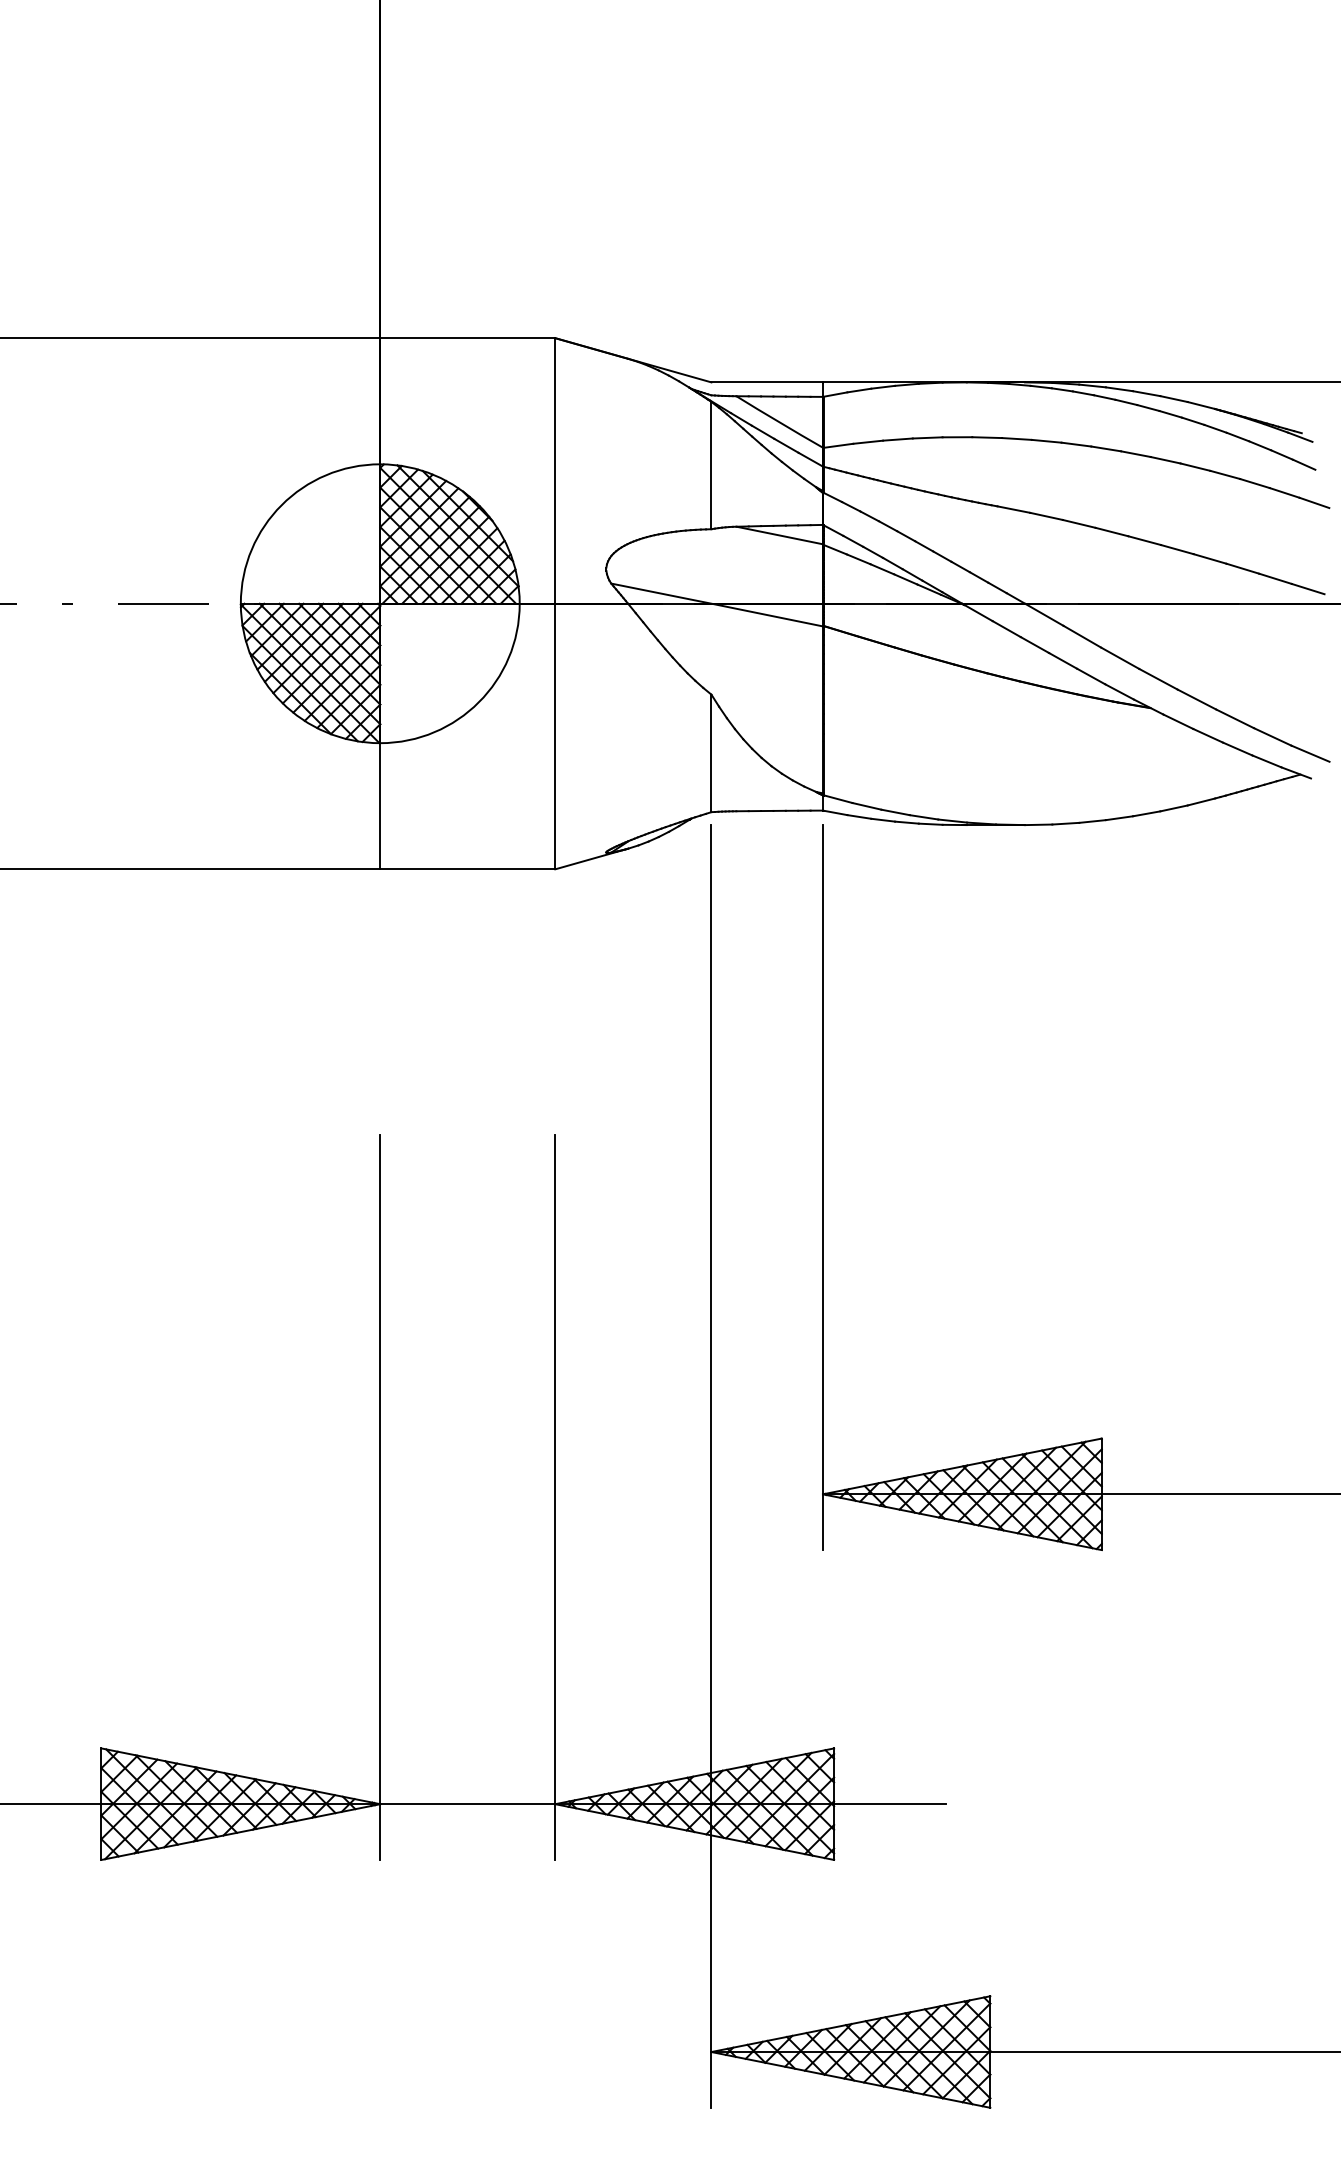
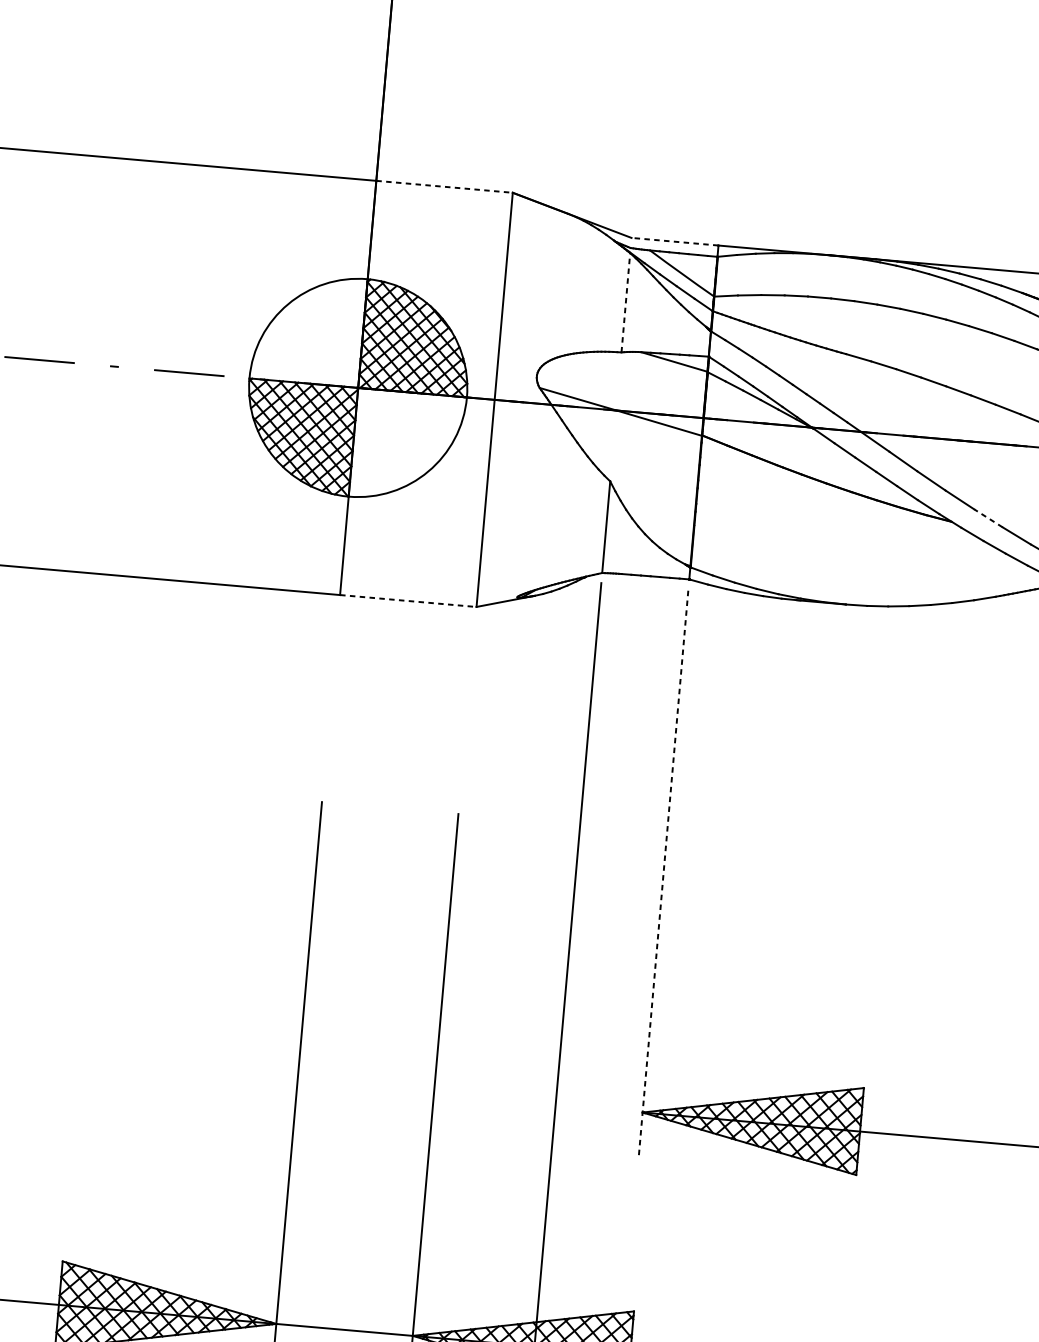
line: (467, 338) -> (444, 187), solid -> dashed
line: (767, 382) -> (675, 241), solid -> dashed
line: (711, 465) -> (625, 302), solid -> dashed
line: (1196, 699) -> (988, 518), solid -> dashed
line: (467, 869) -> (408, 601), solid -> dashed
line: (822, 1187) -> (663, 873), solid -> dashed

